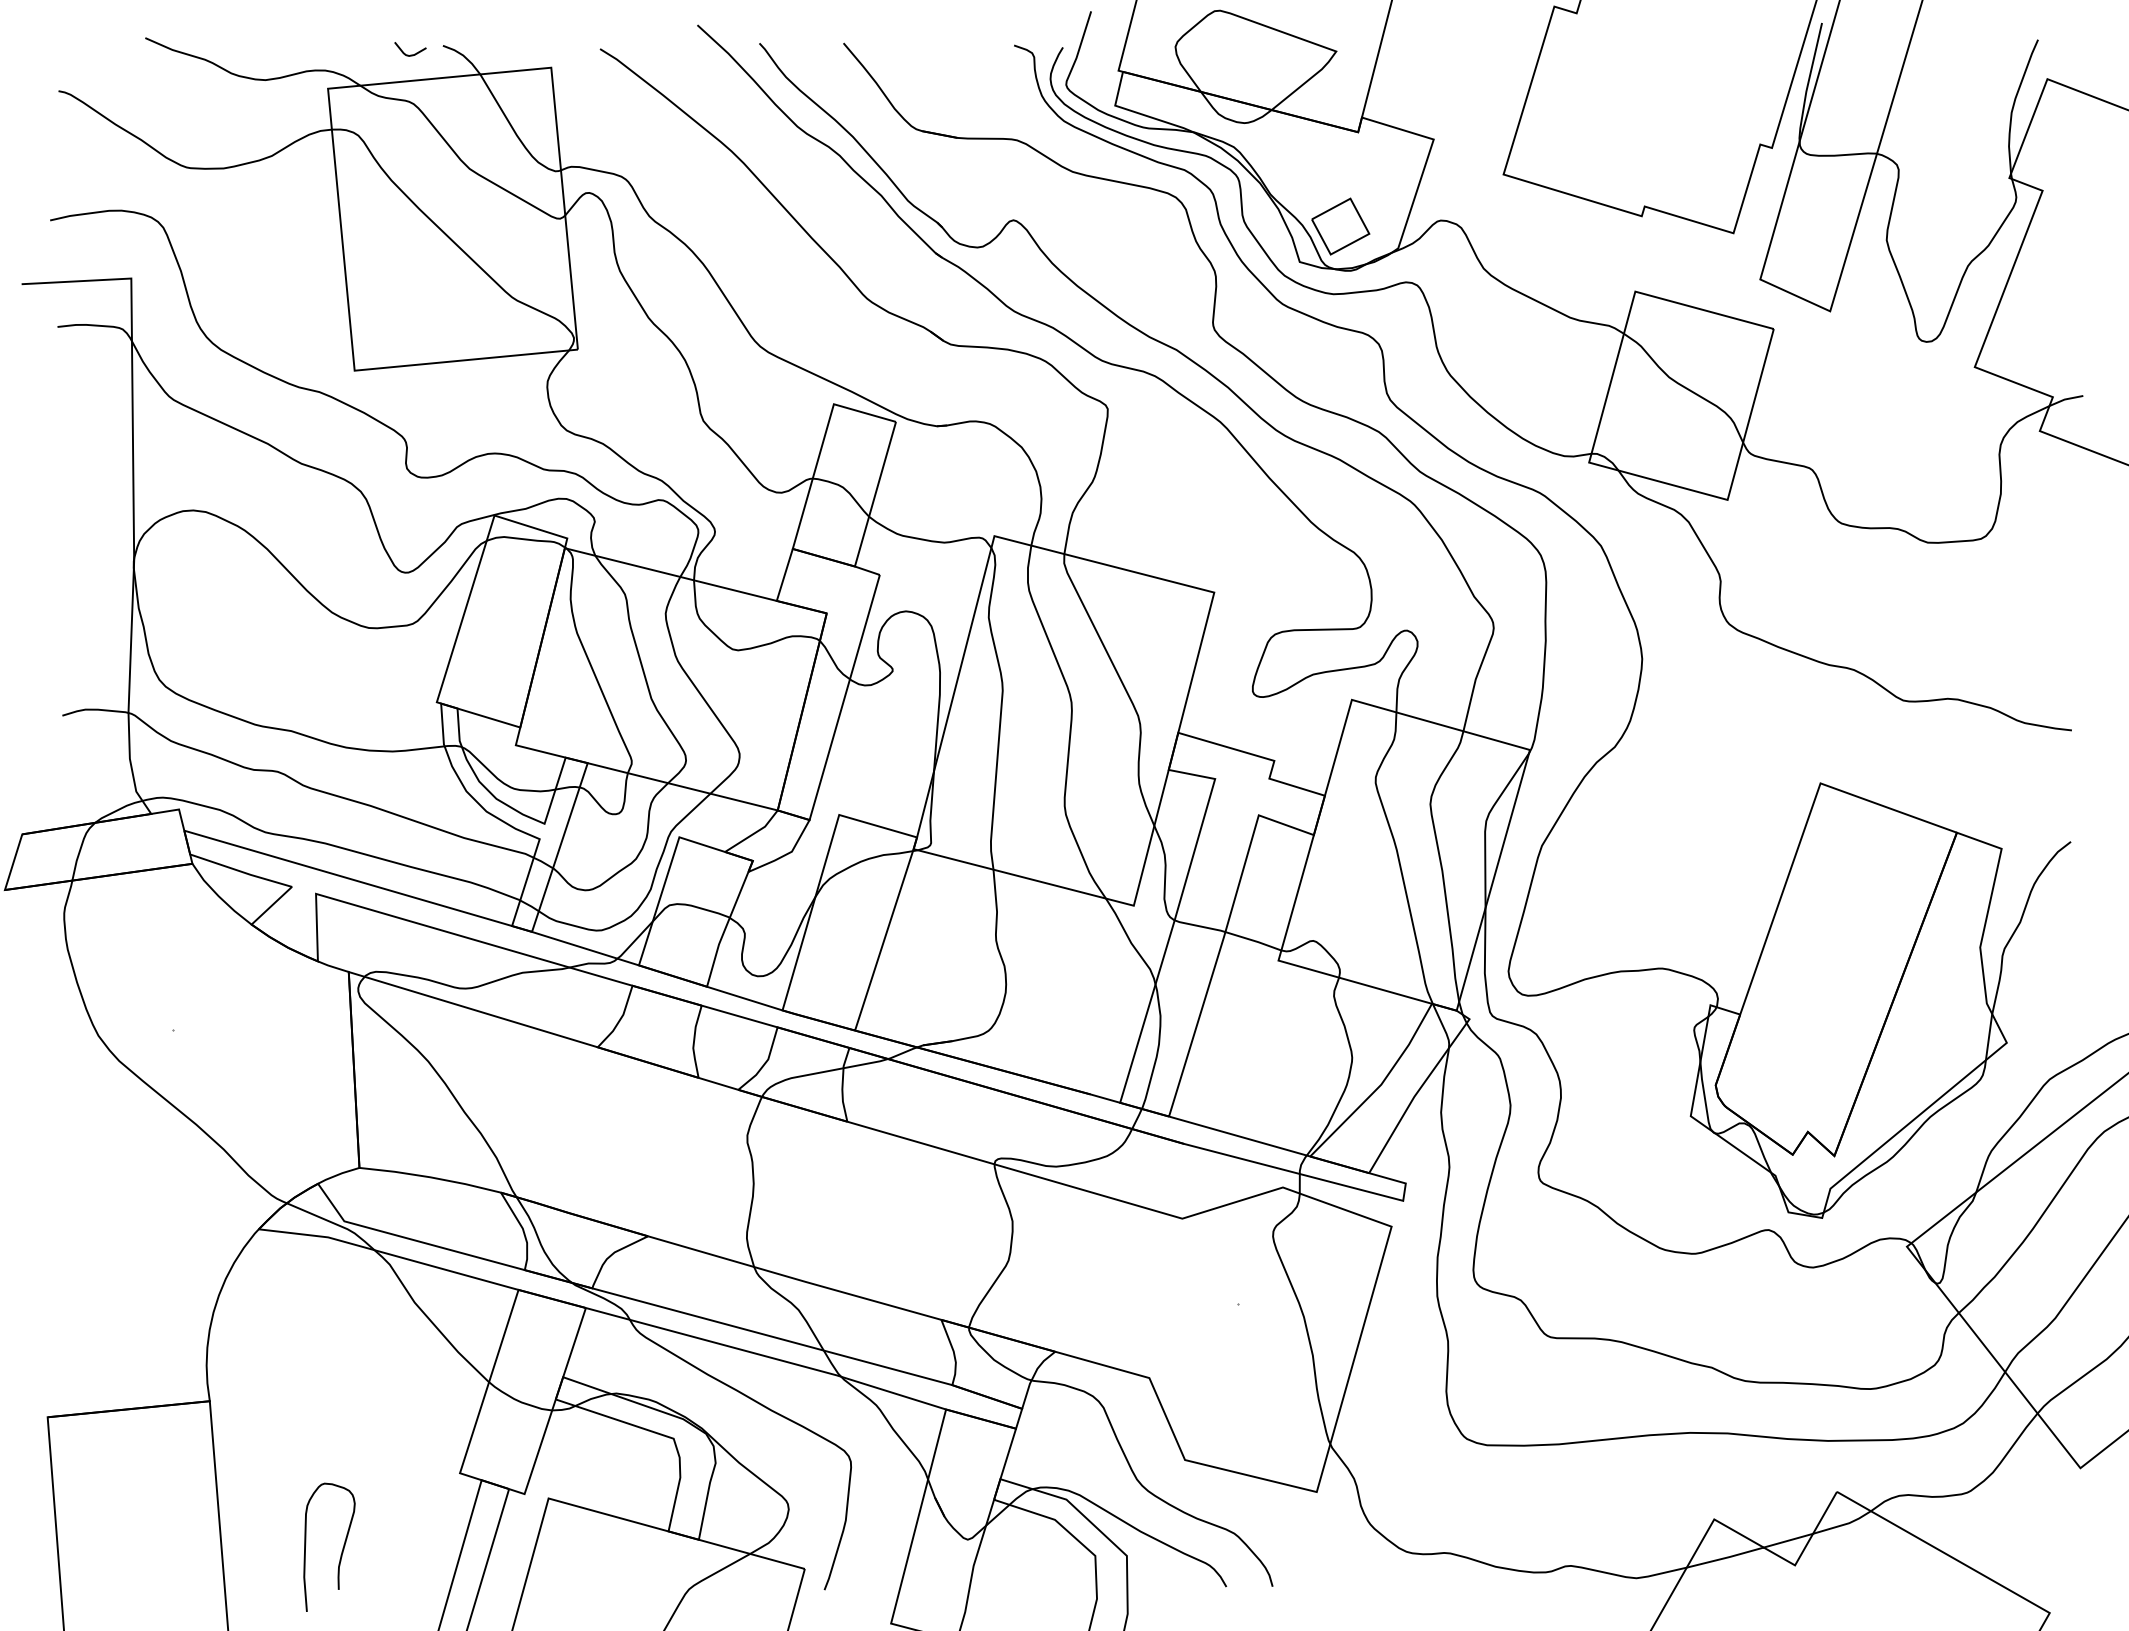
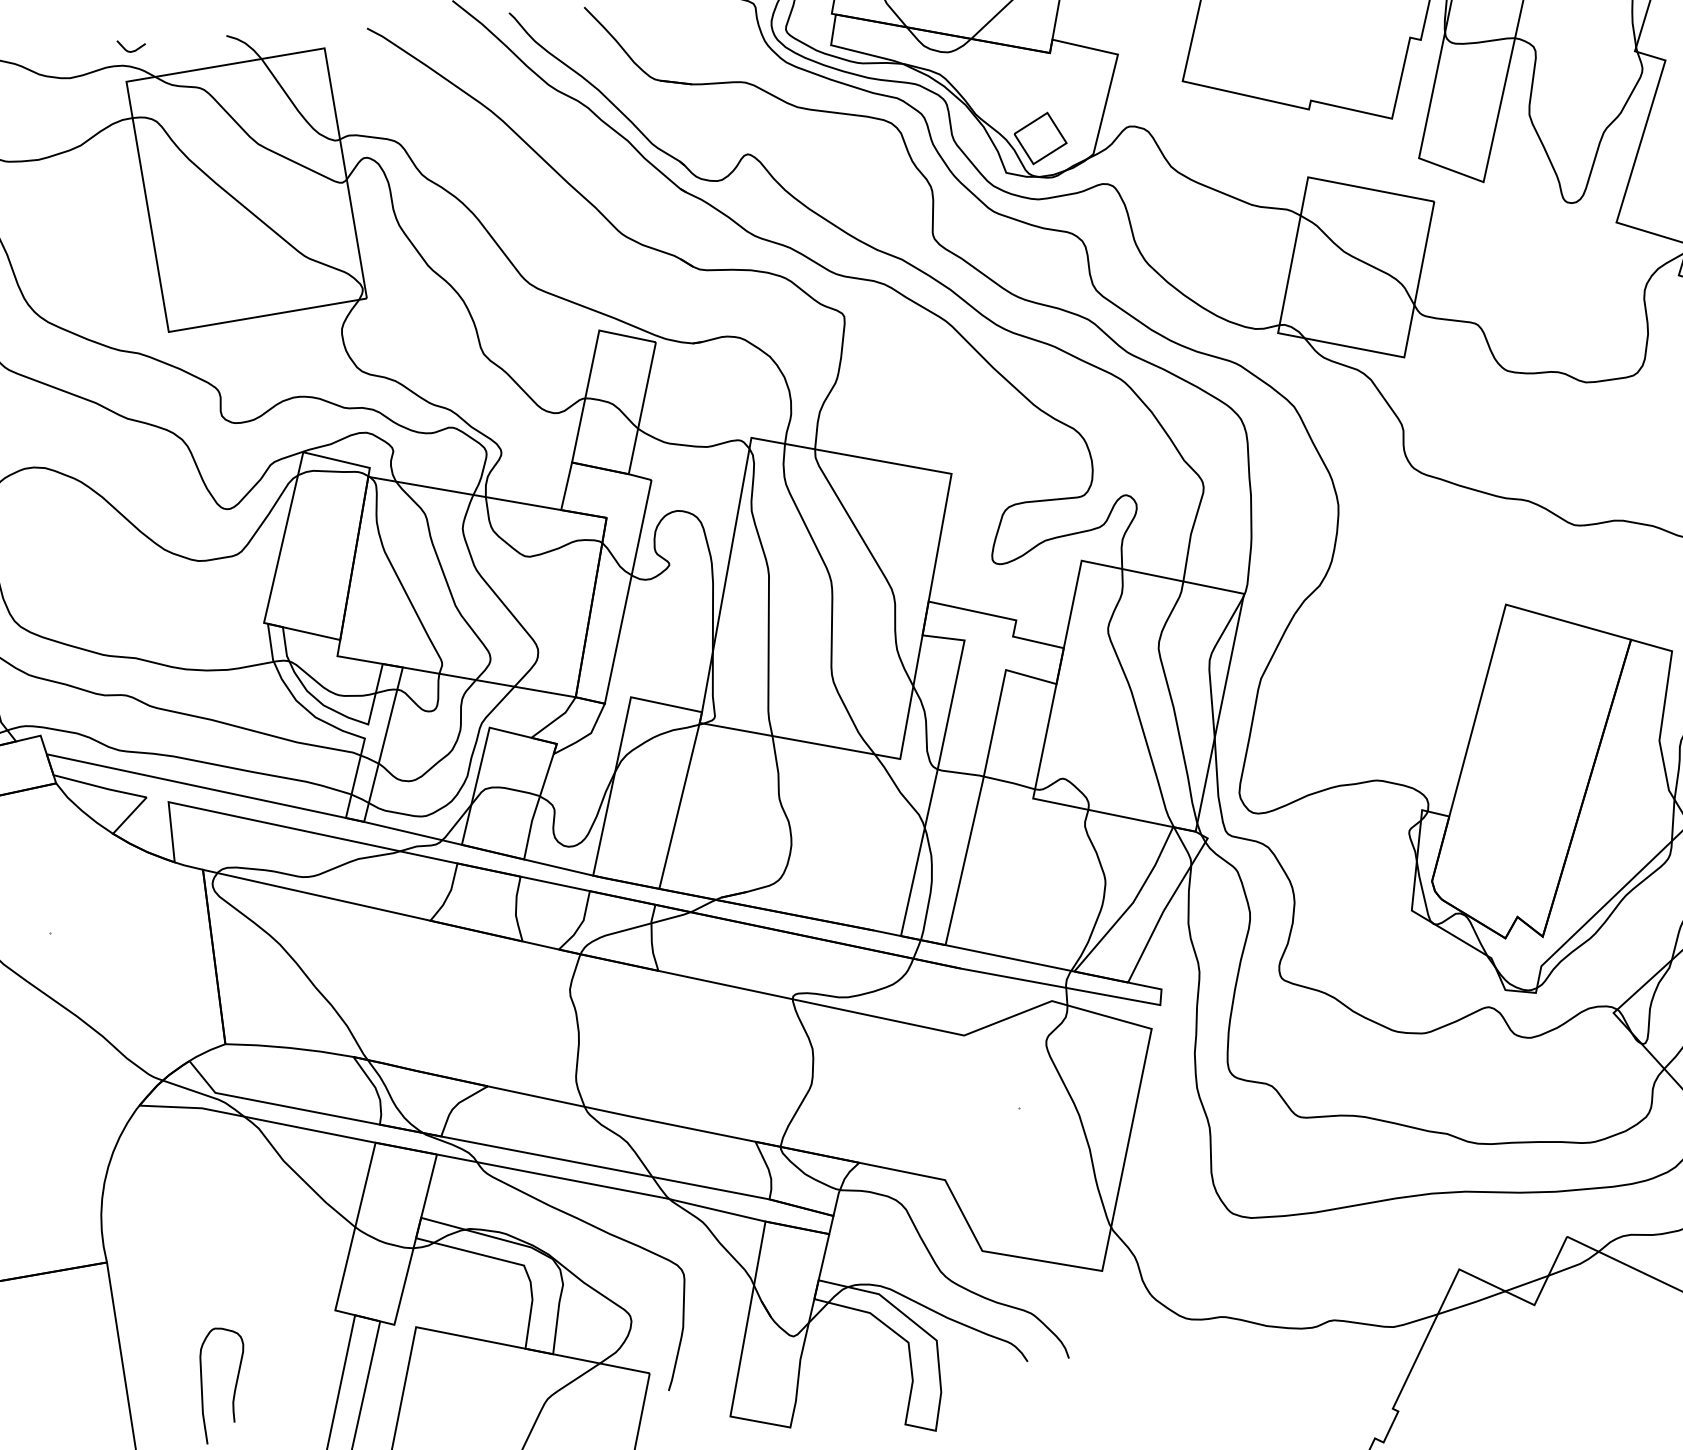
curve: (410, 54) -> (131, 50), moved

